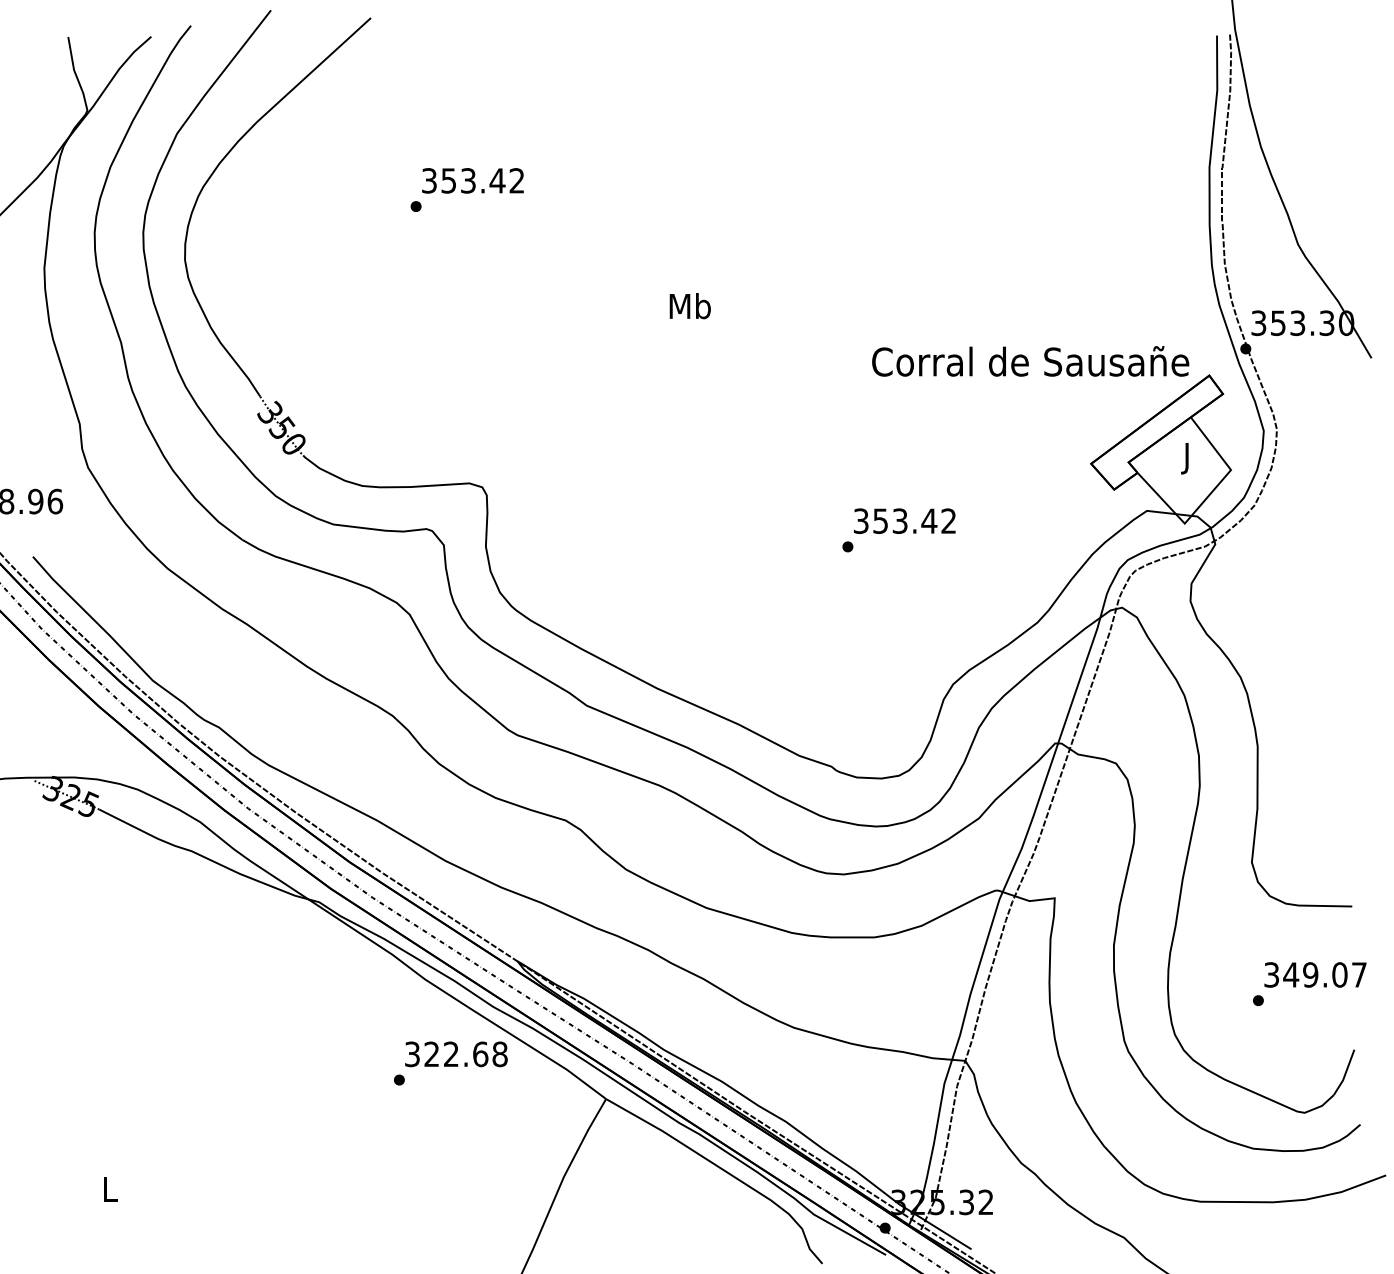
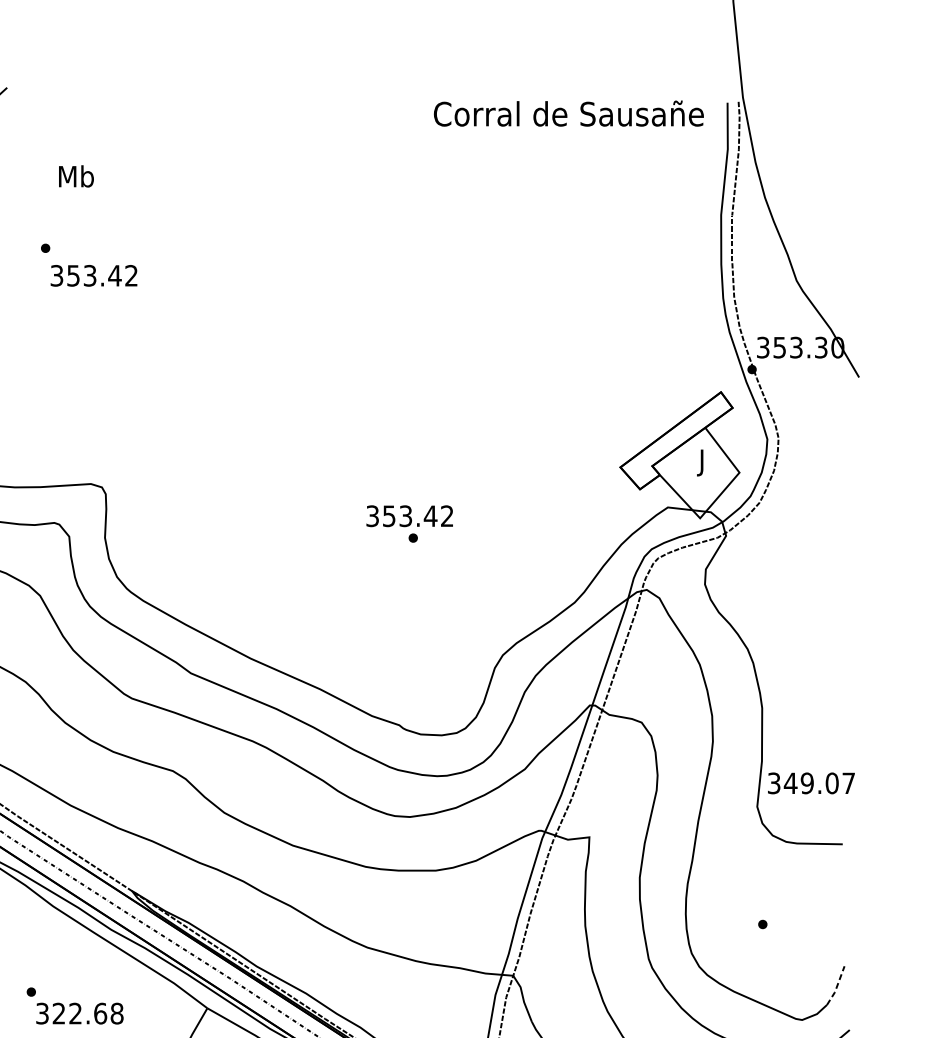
text: (472, 180) -> (93, 275), moved
text: (689, 306) -> (75, 176), moved
text: (1030, 361) -> (568, 113), moved
text: (904, 520) -> (409, 515), moved
text: (1315, 974) -> (811, 783), moved
text: (456, 1054) -> (79, 1013), moved
line: (1345, 1073) -> (836, 986), solid -> dashed

